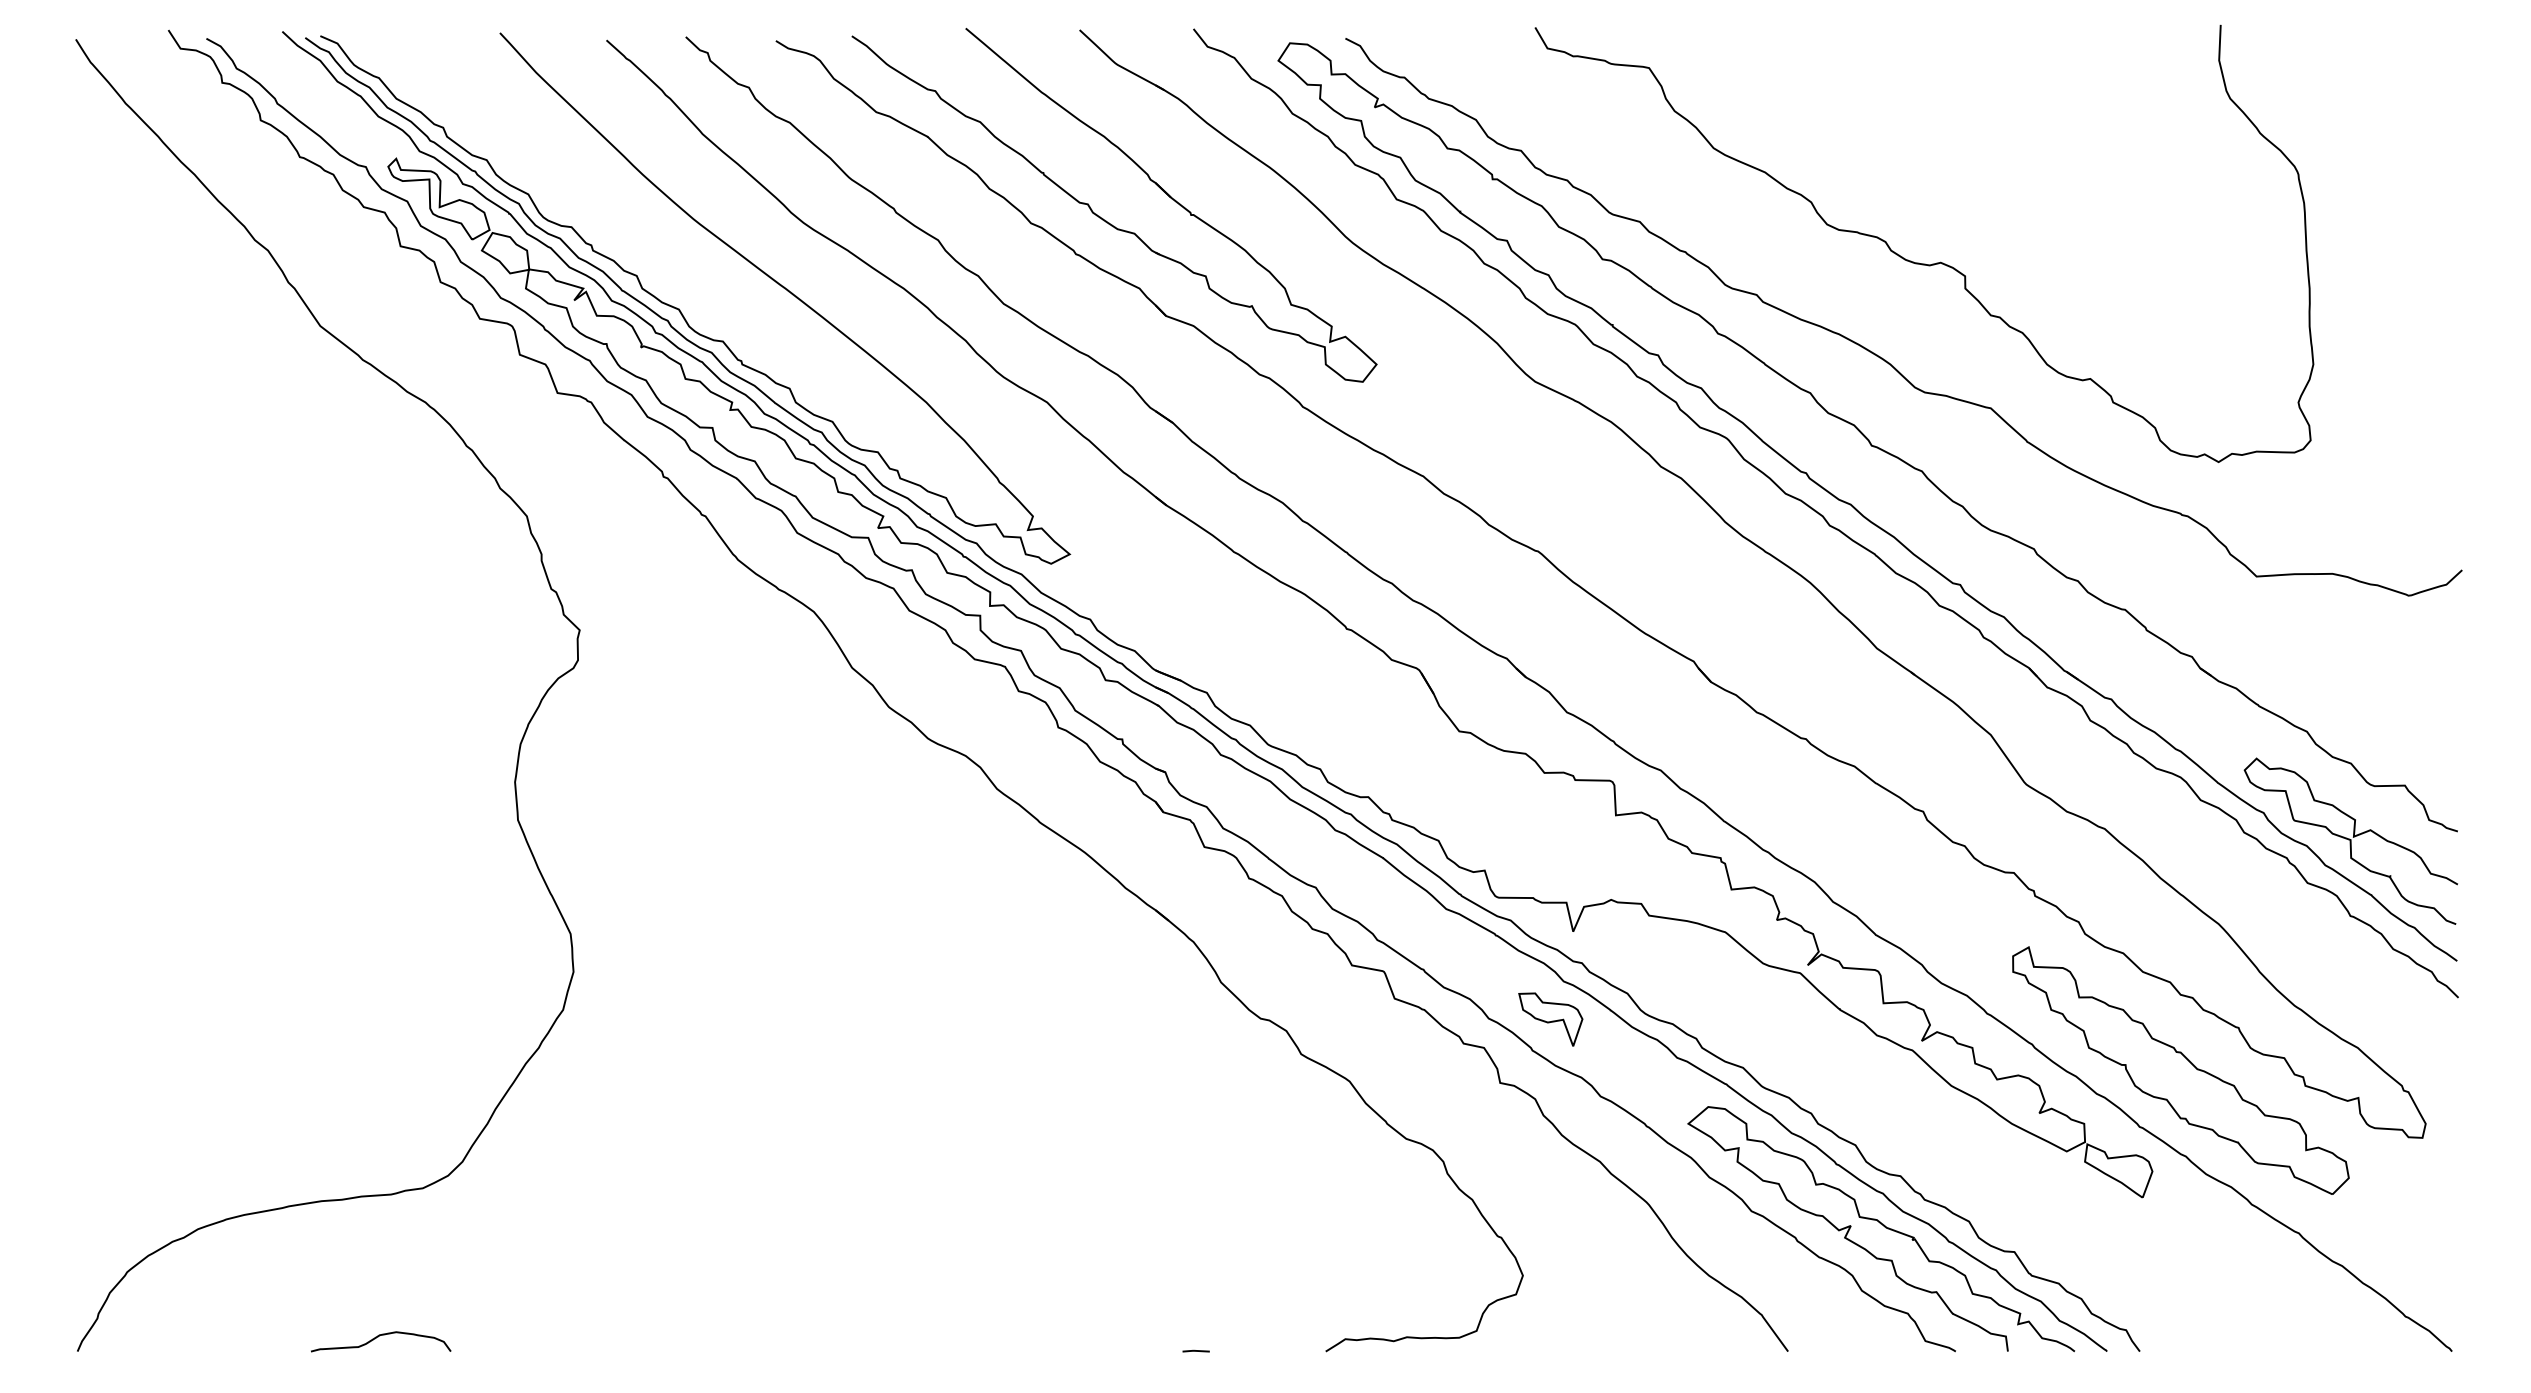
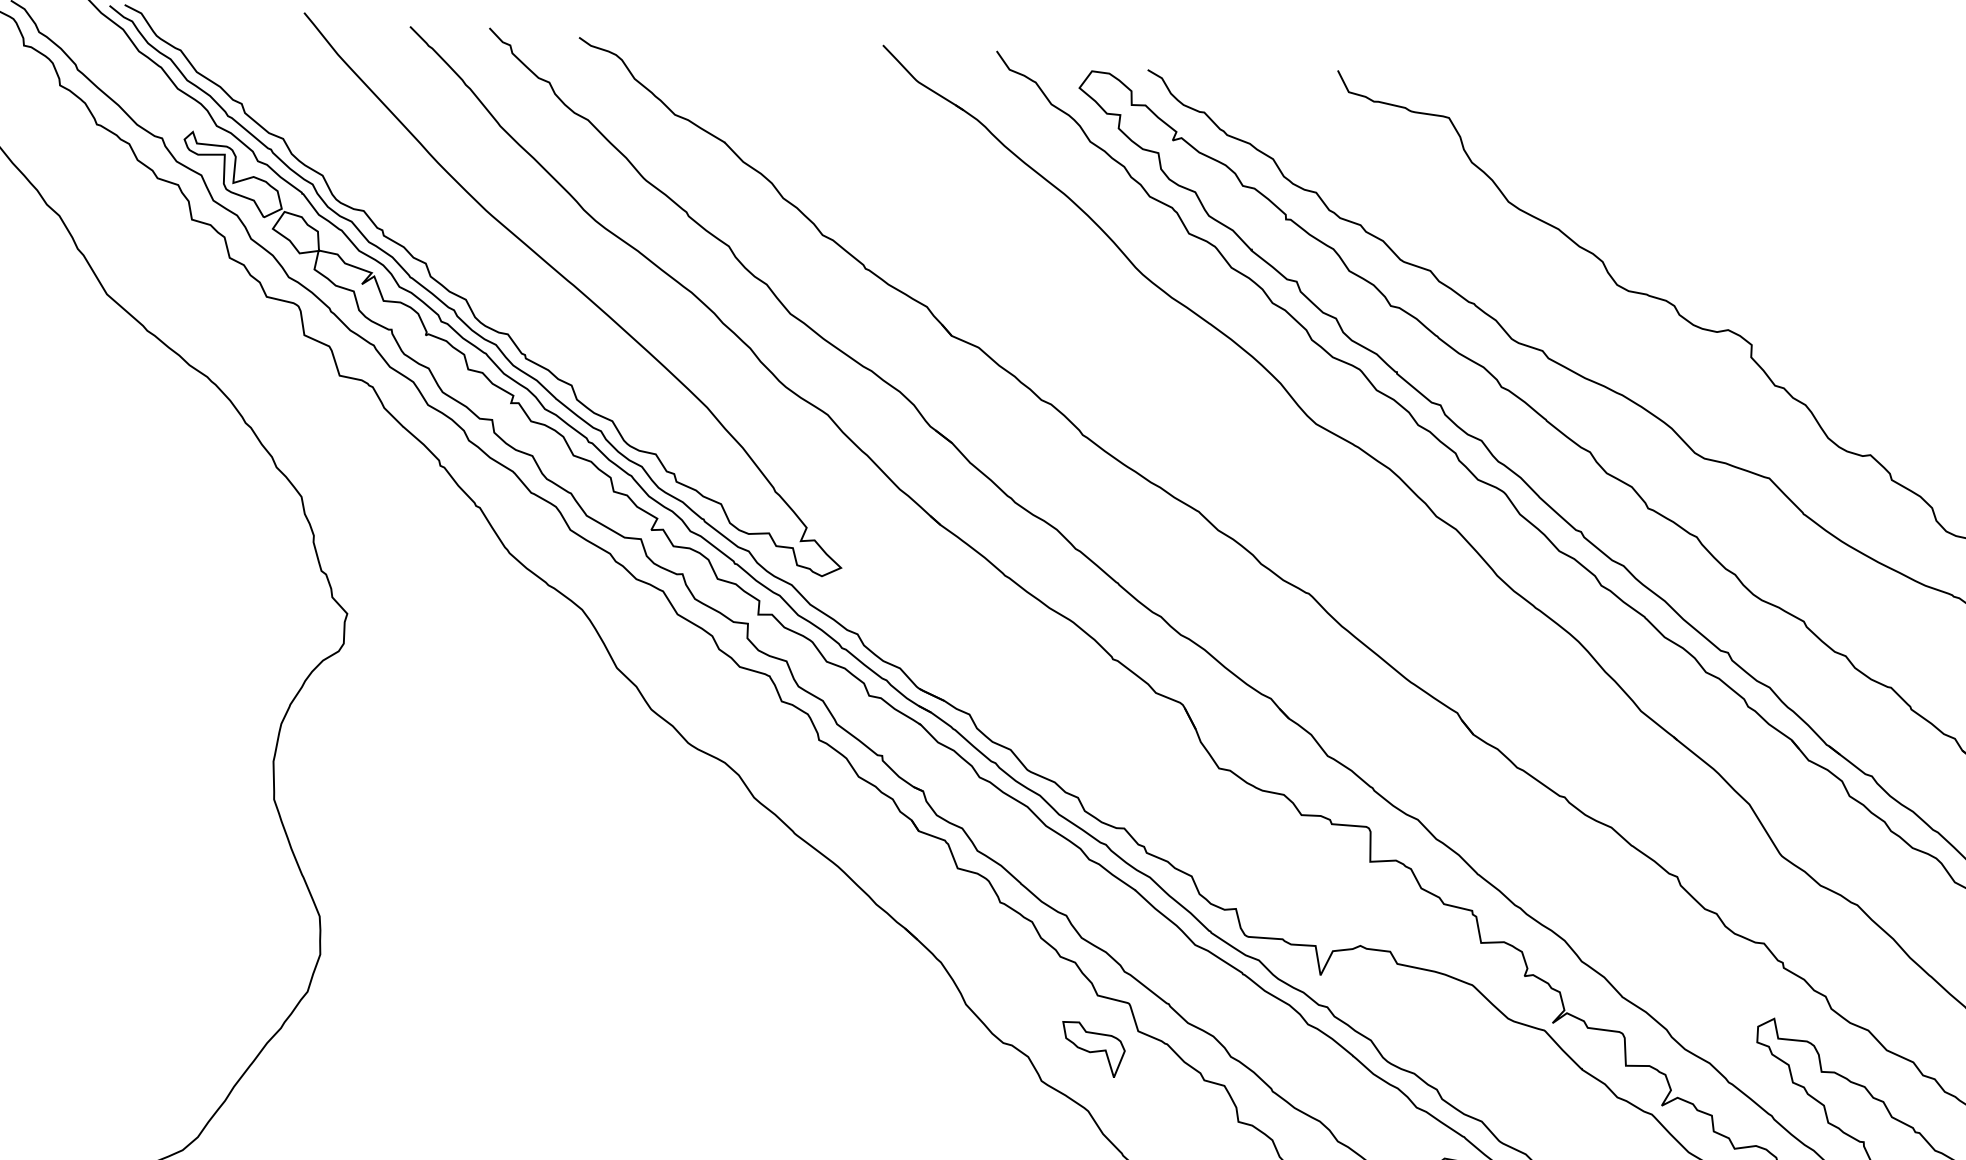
part: (1106, 220) -> (898, 236), removed
part: (1550, 1019) -> (1092, 1049), moved

